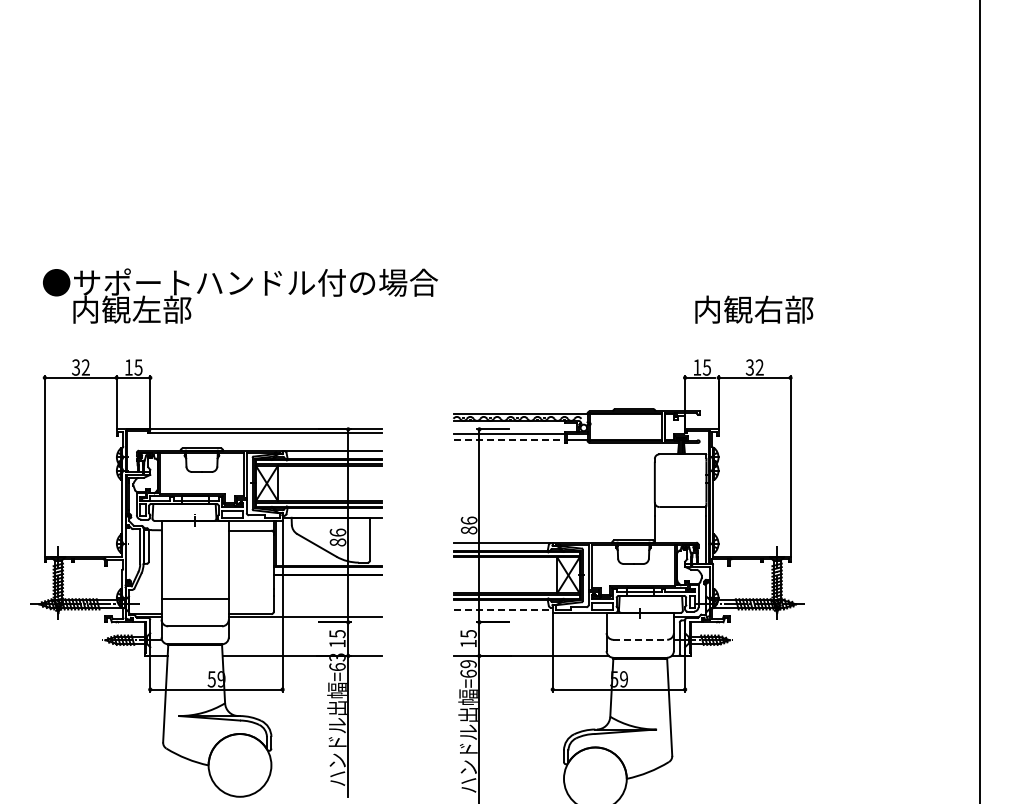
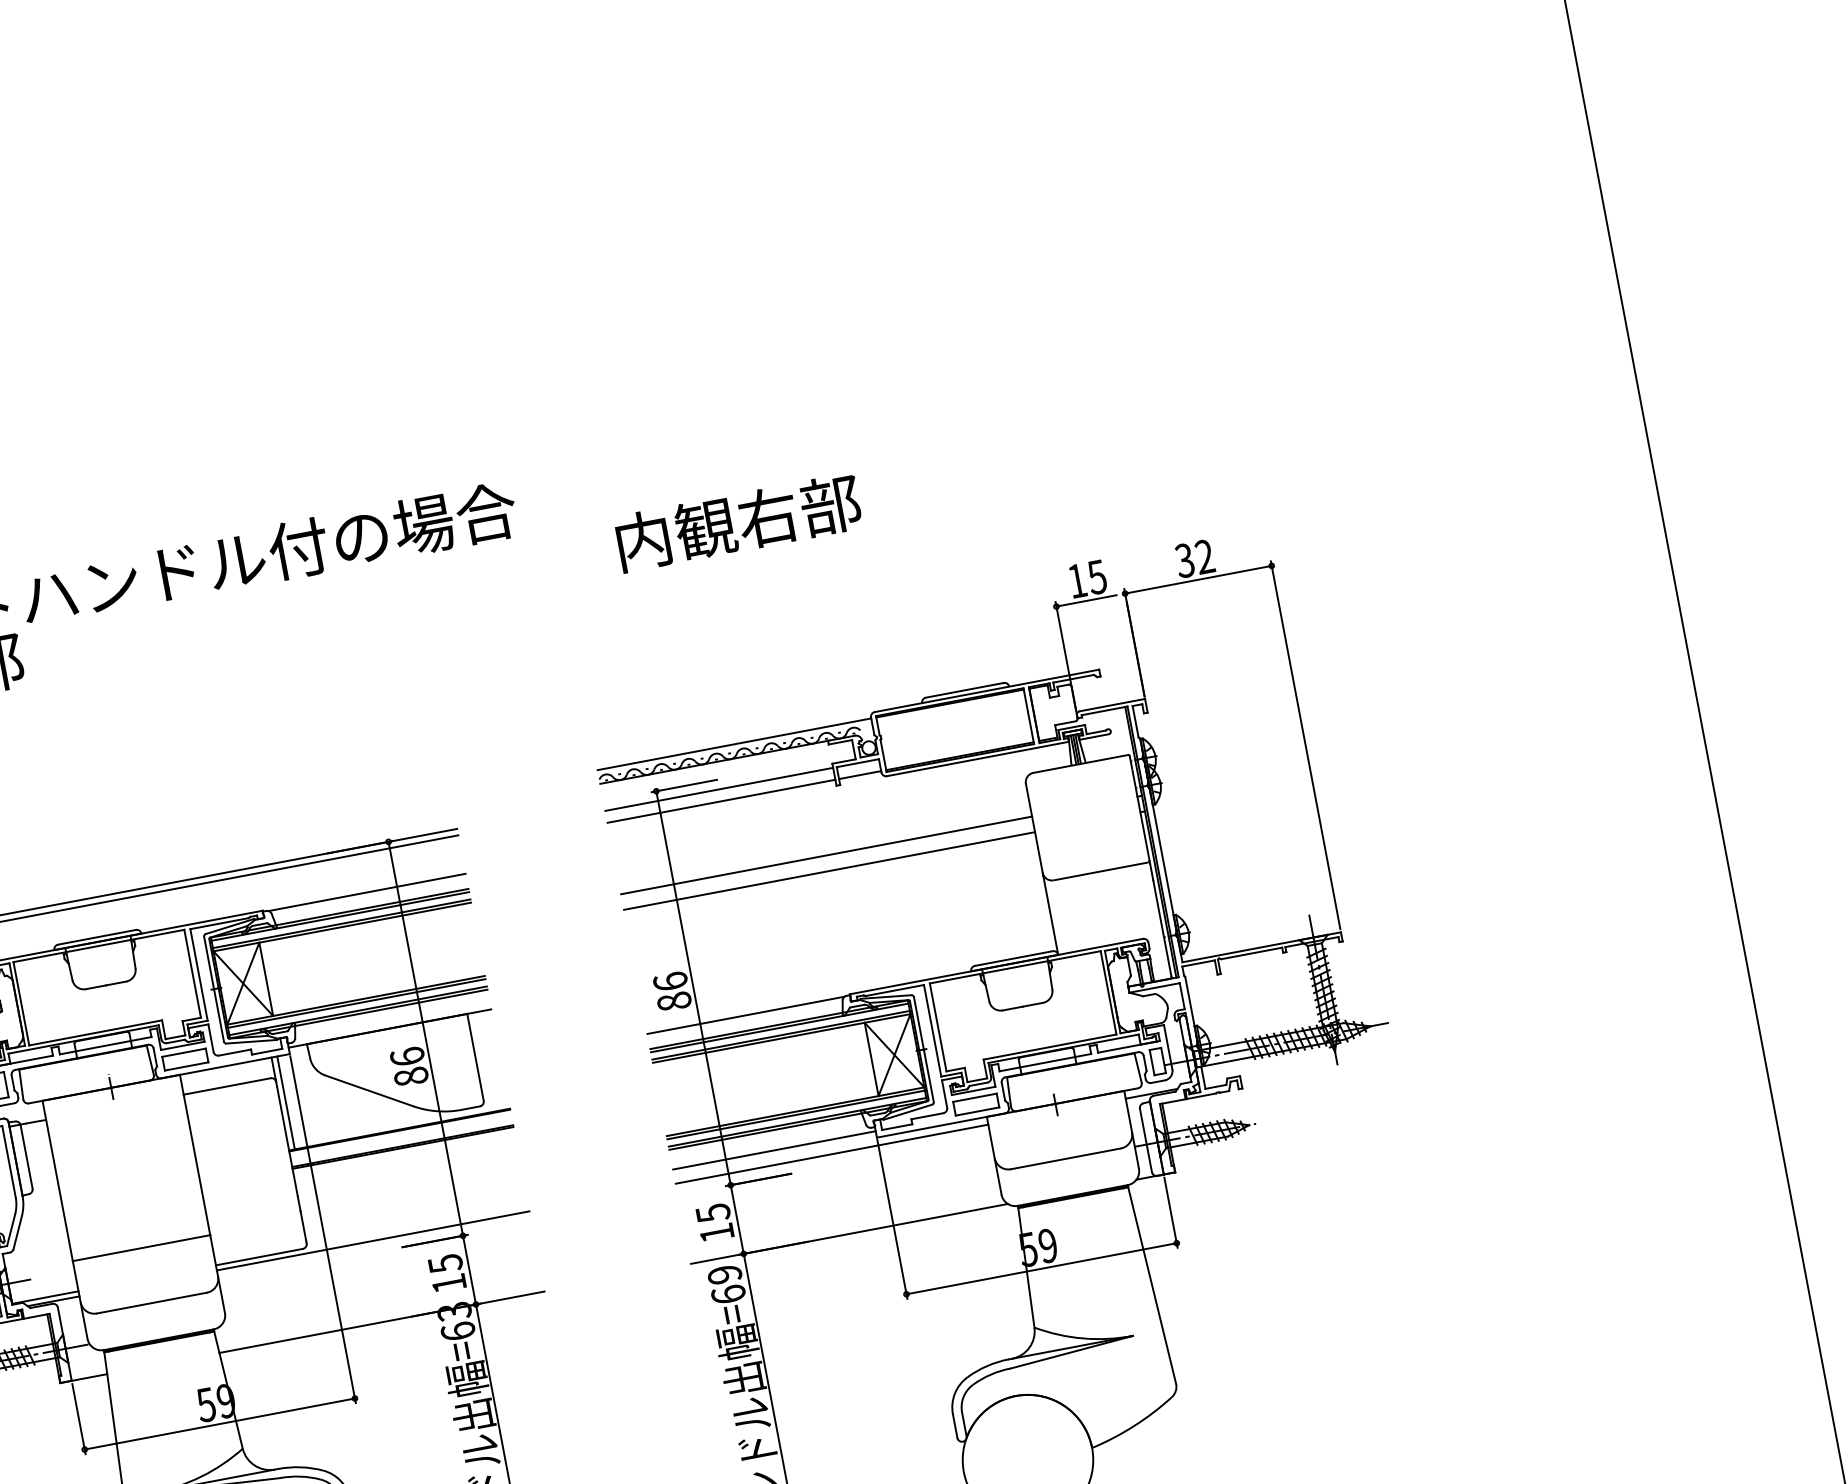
text: (754, 309) -> (738, 522), moved
line: (509, 439) -> (721, 800), dashed -> solid
line: (553, 474) -> (825, 854), added
line: (553, 482) -> (828, 871), added
line: (503, 609) -> (775, 1149), dashed -> solid
line: (529, 616) -> (830, 1154), added
line: (640, 639) -> (1066, 1158), dashed -> solid

